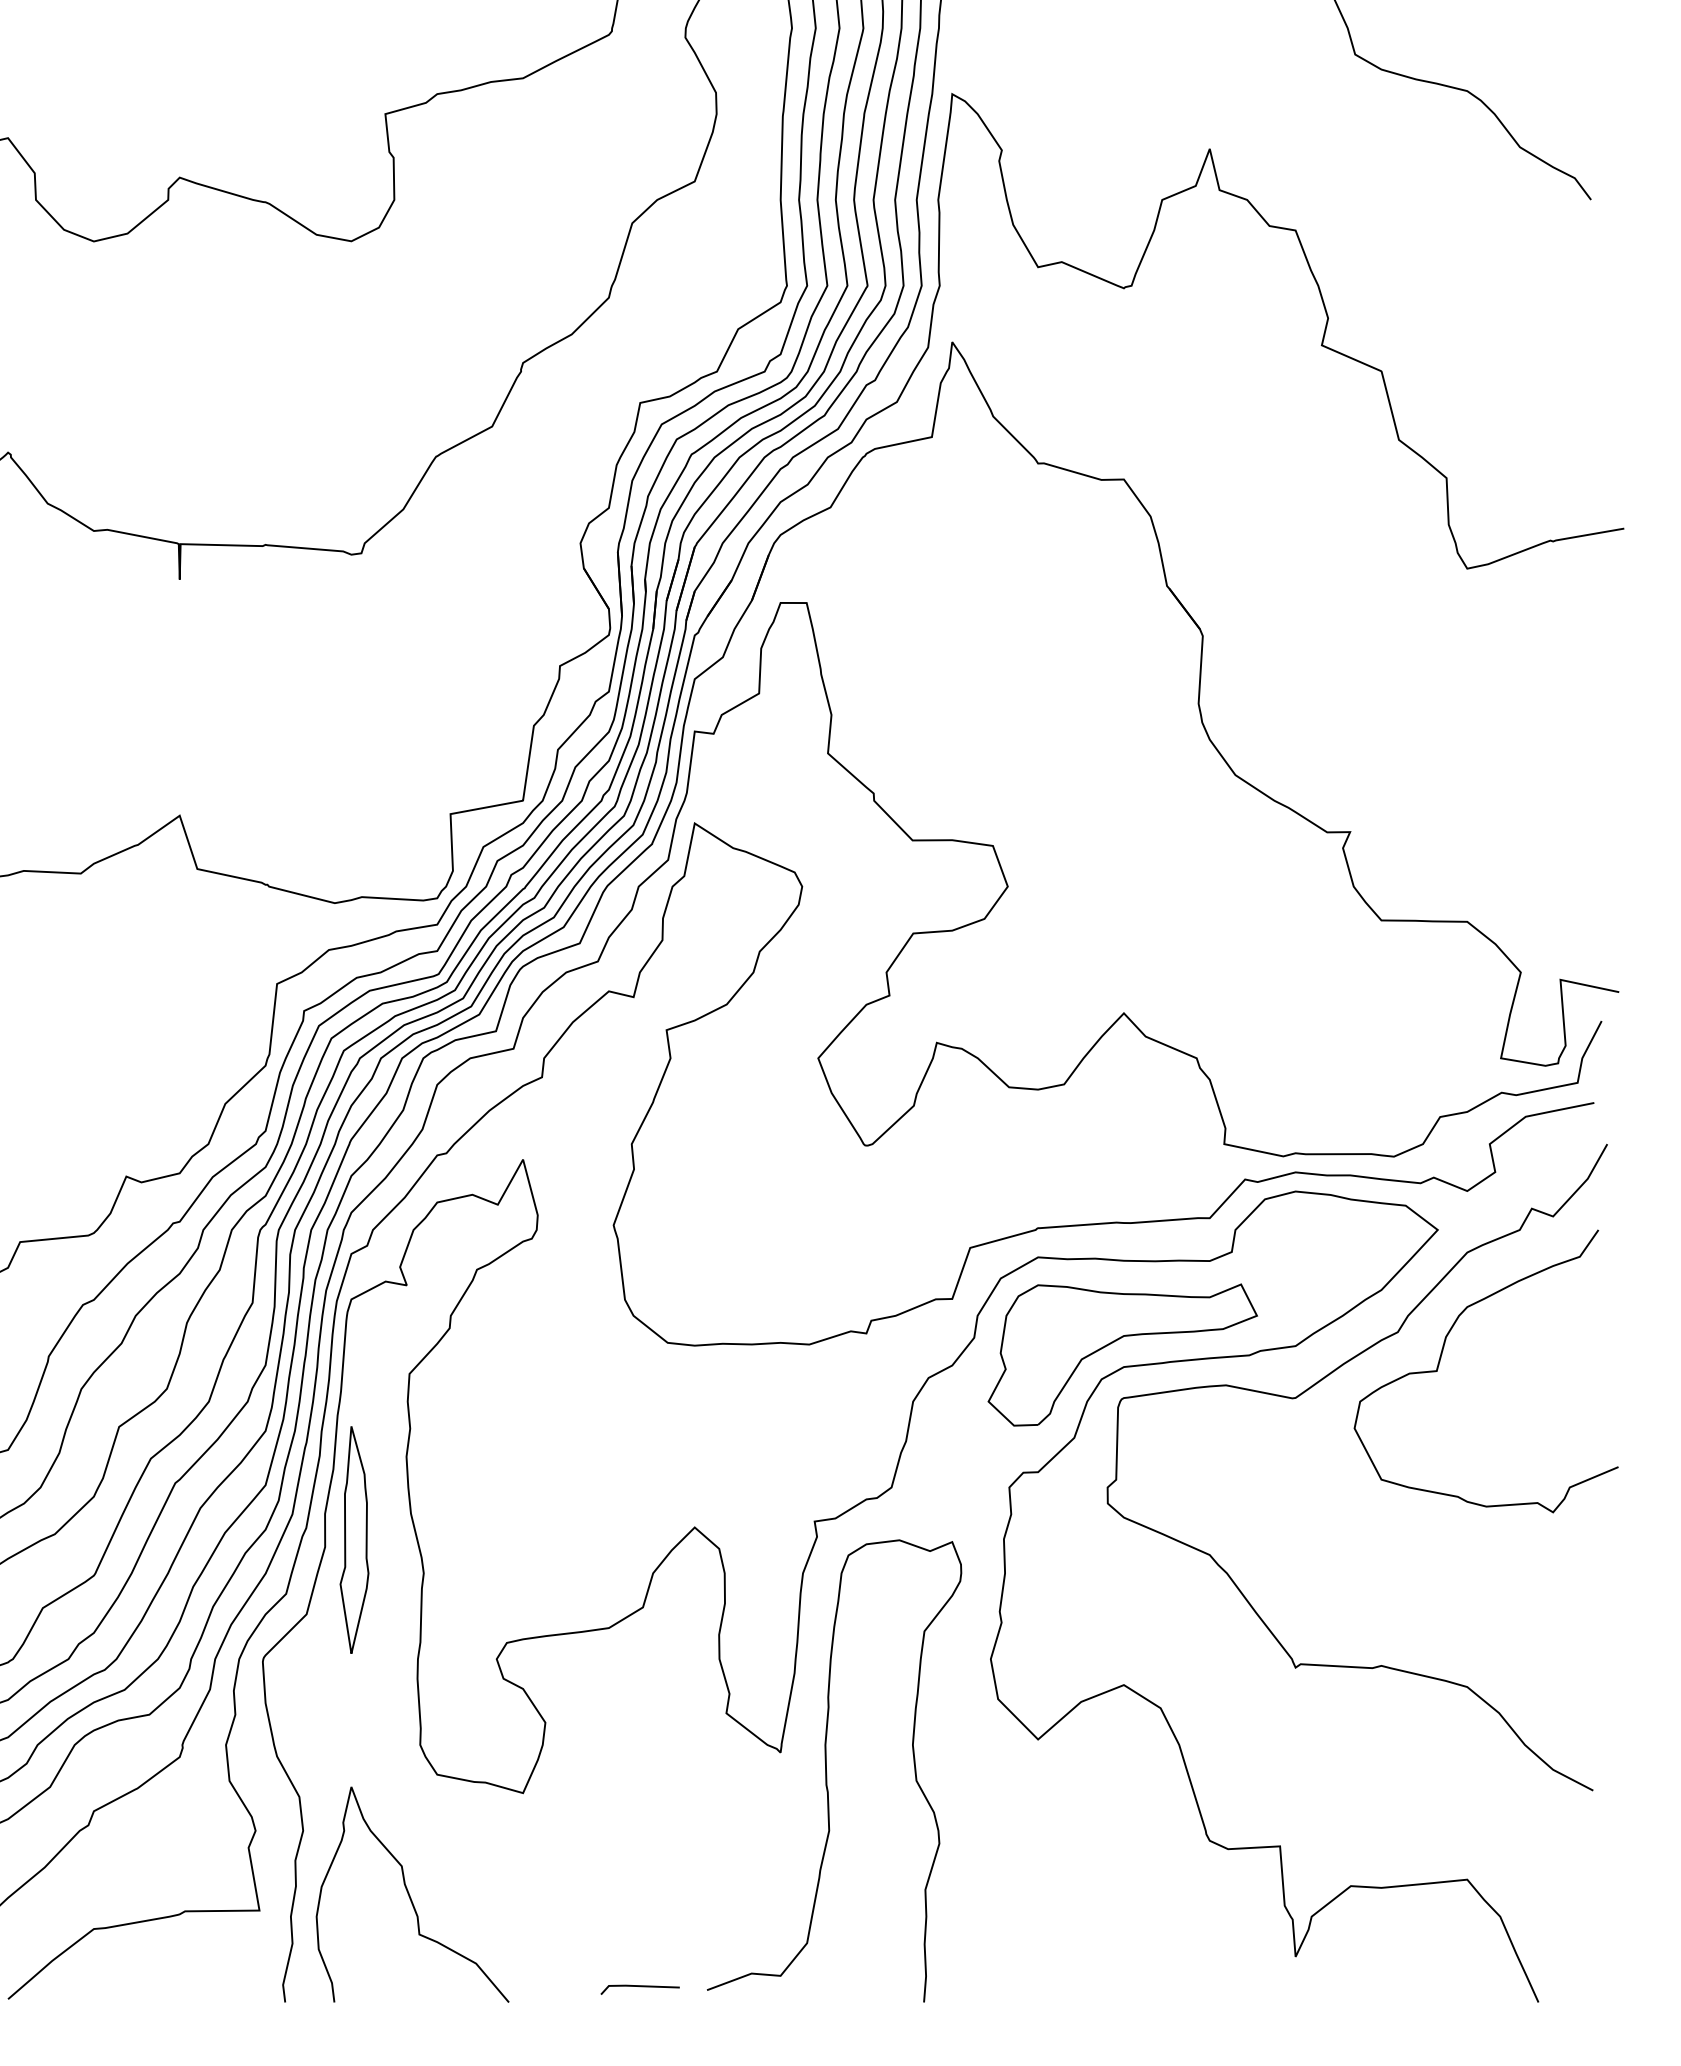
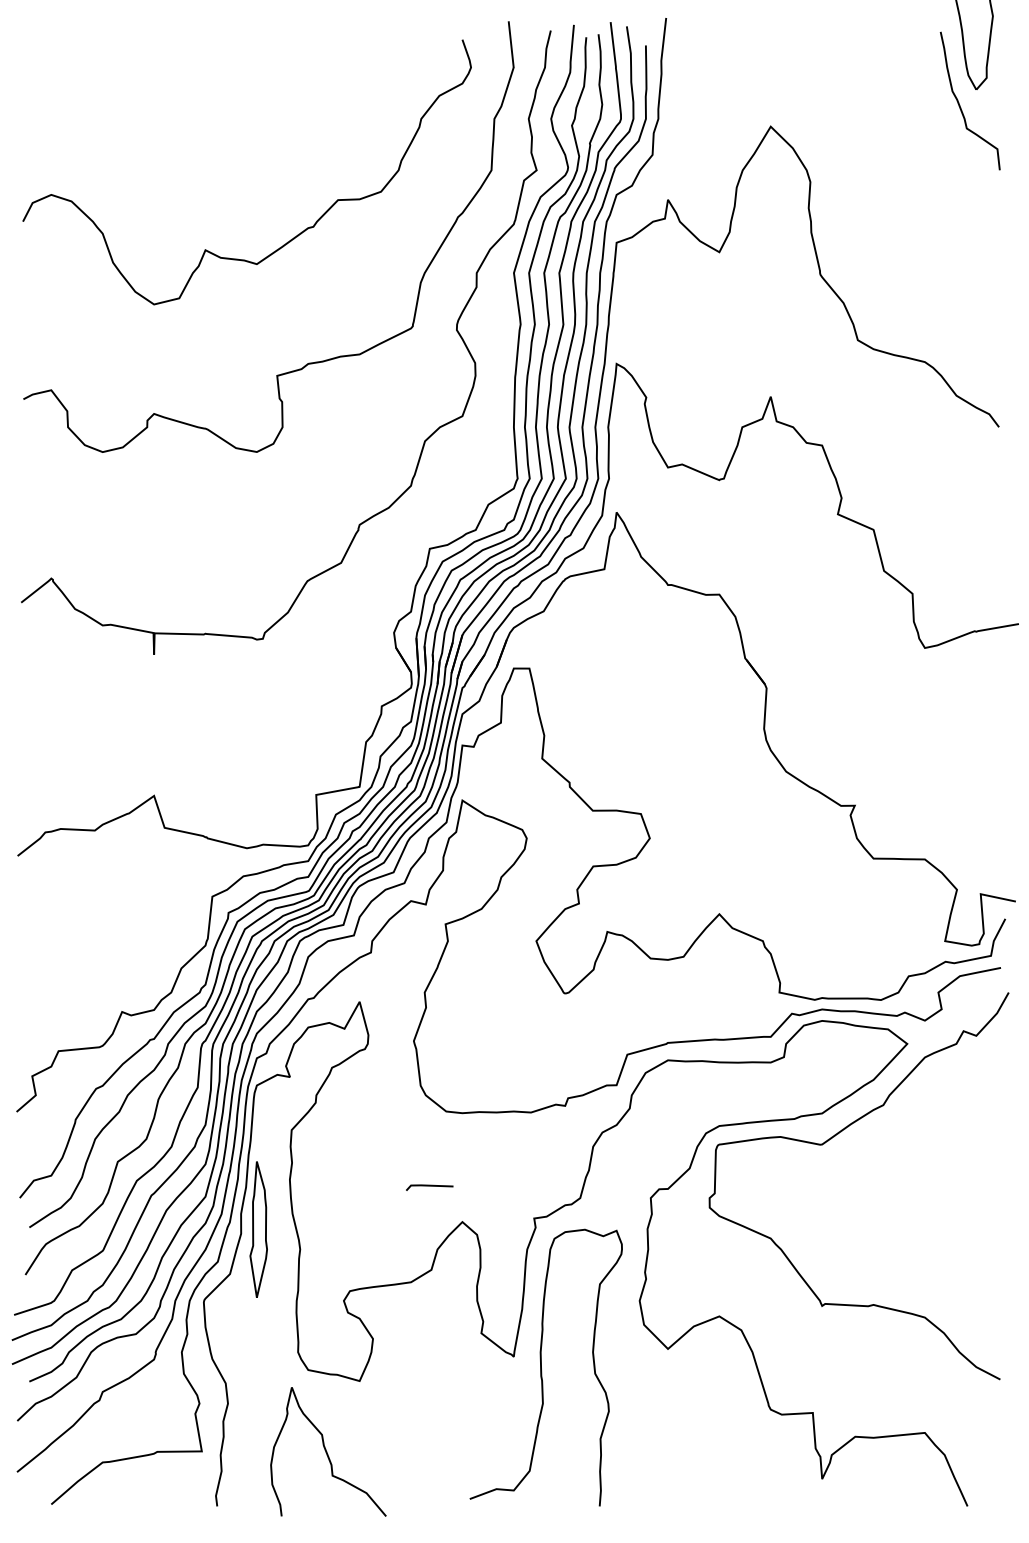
part: (1115, 1342) -> (714, 1111), removed
curve: (1441, 1361) -> (909, 1122), removed
curve: (410, 1894) -> (327, 1451), moved
line: (639, 1987) -> (429, 1186), moved

